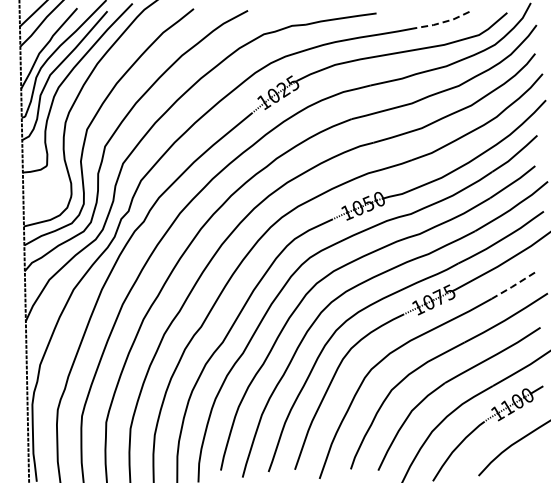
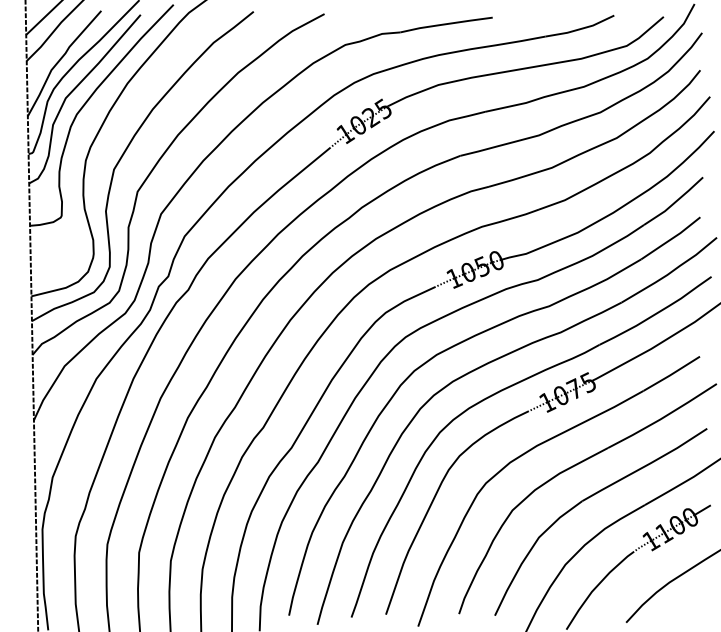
line: (443, 22) -> (580, 29), dashed -> solid
line: (512, 286) -> (670, 374), dashed -> solid

